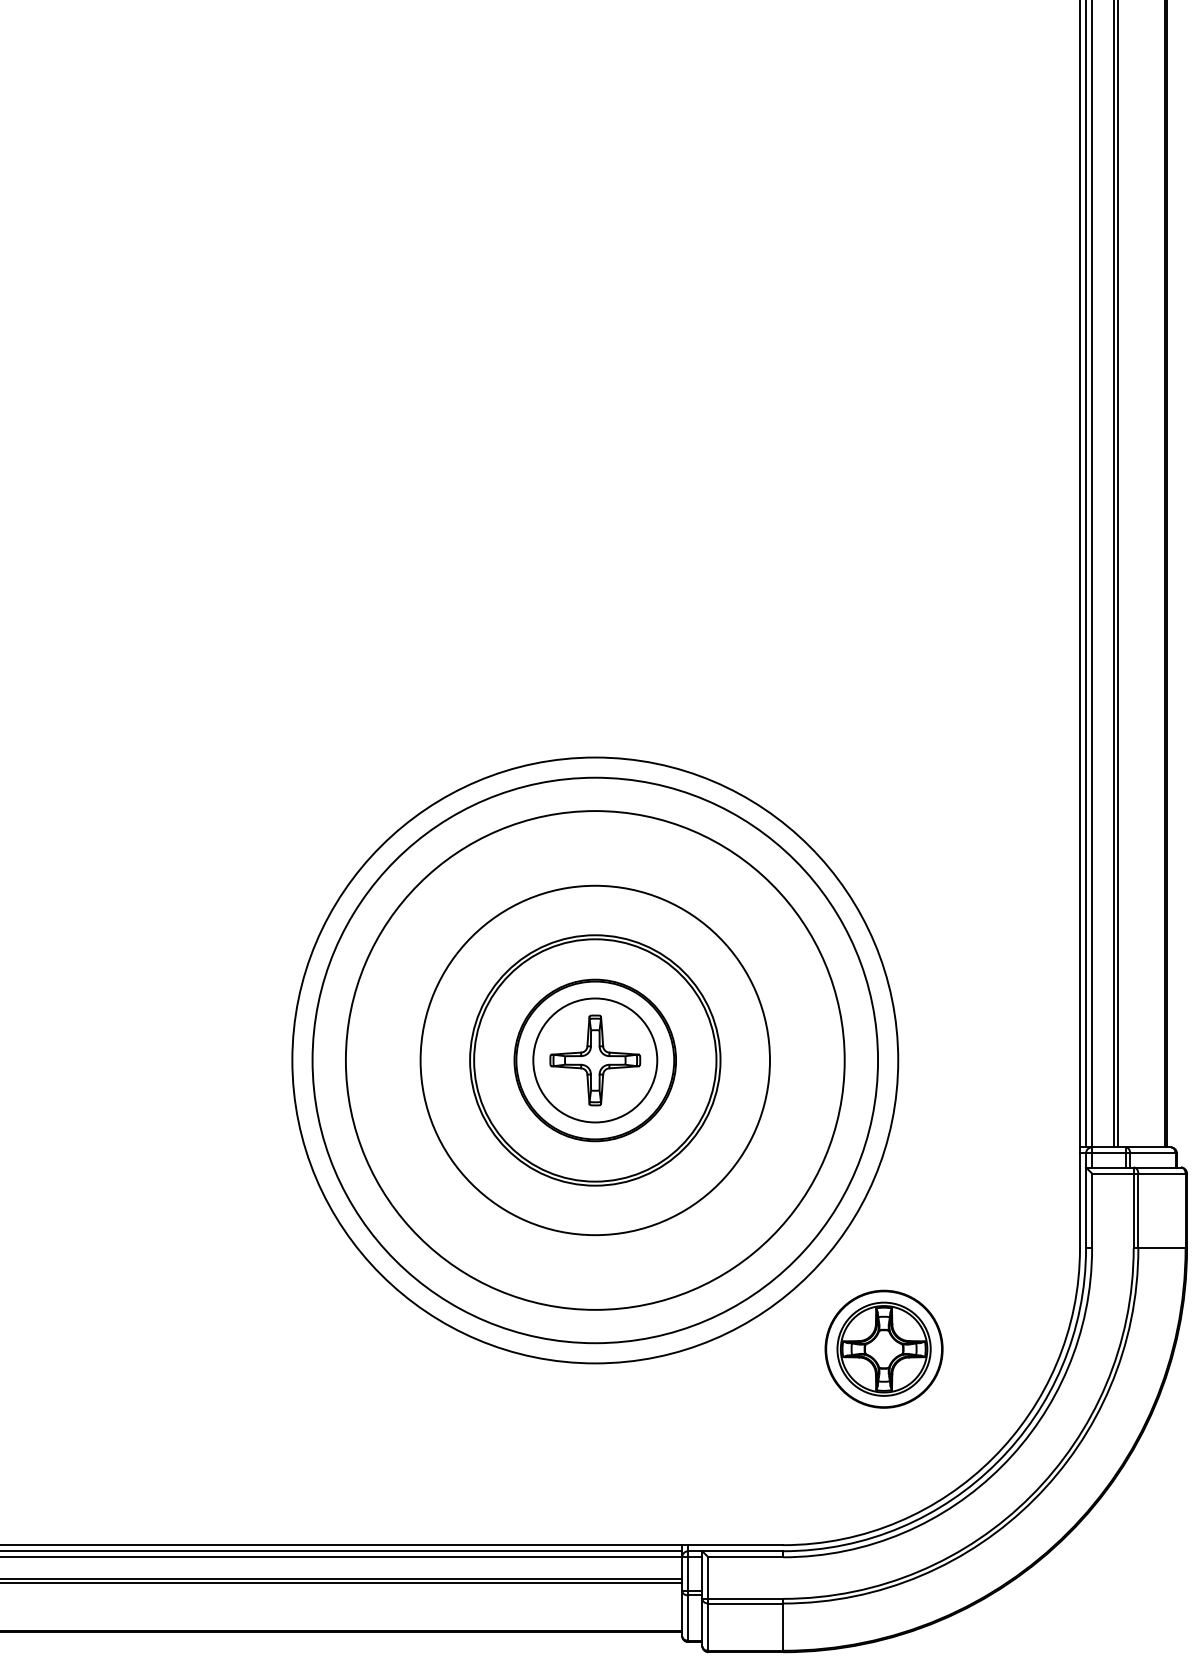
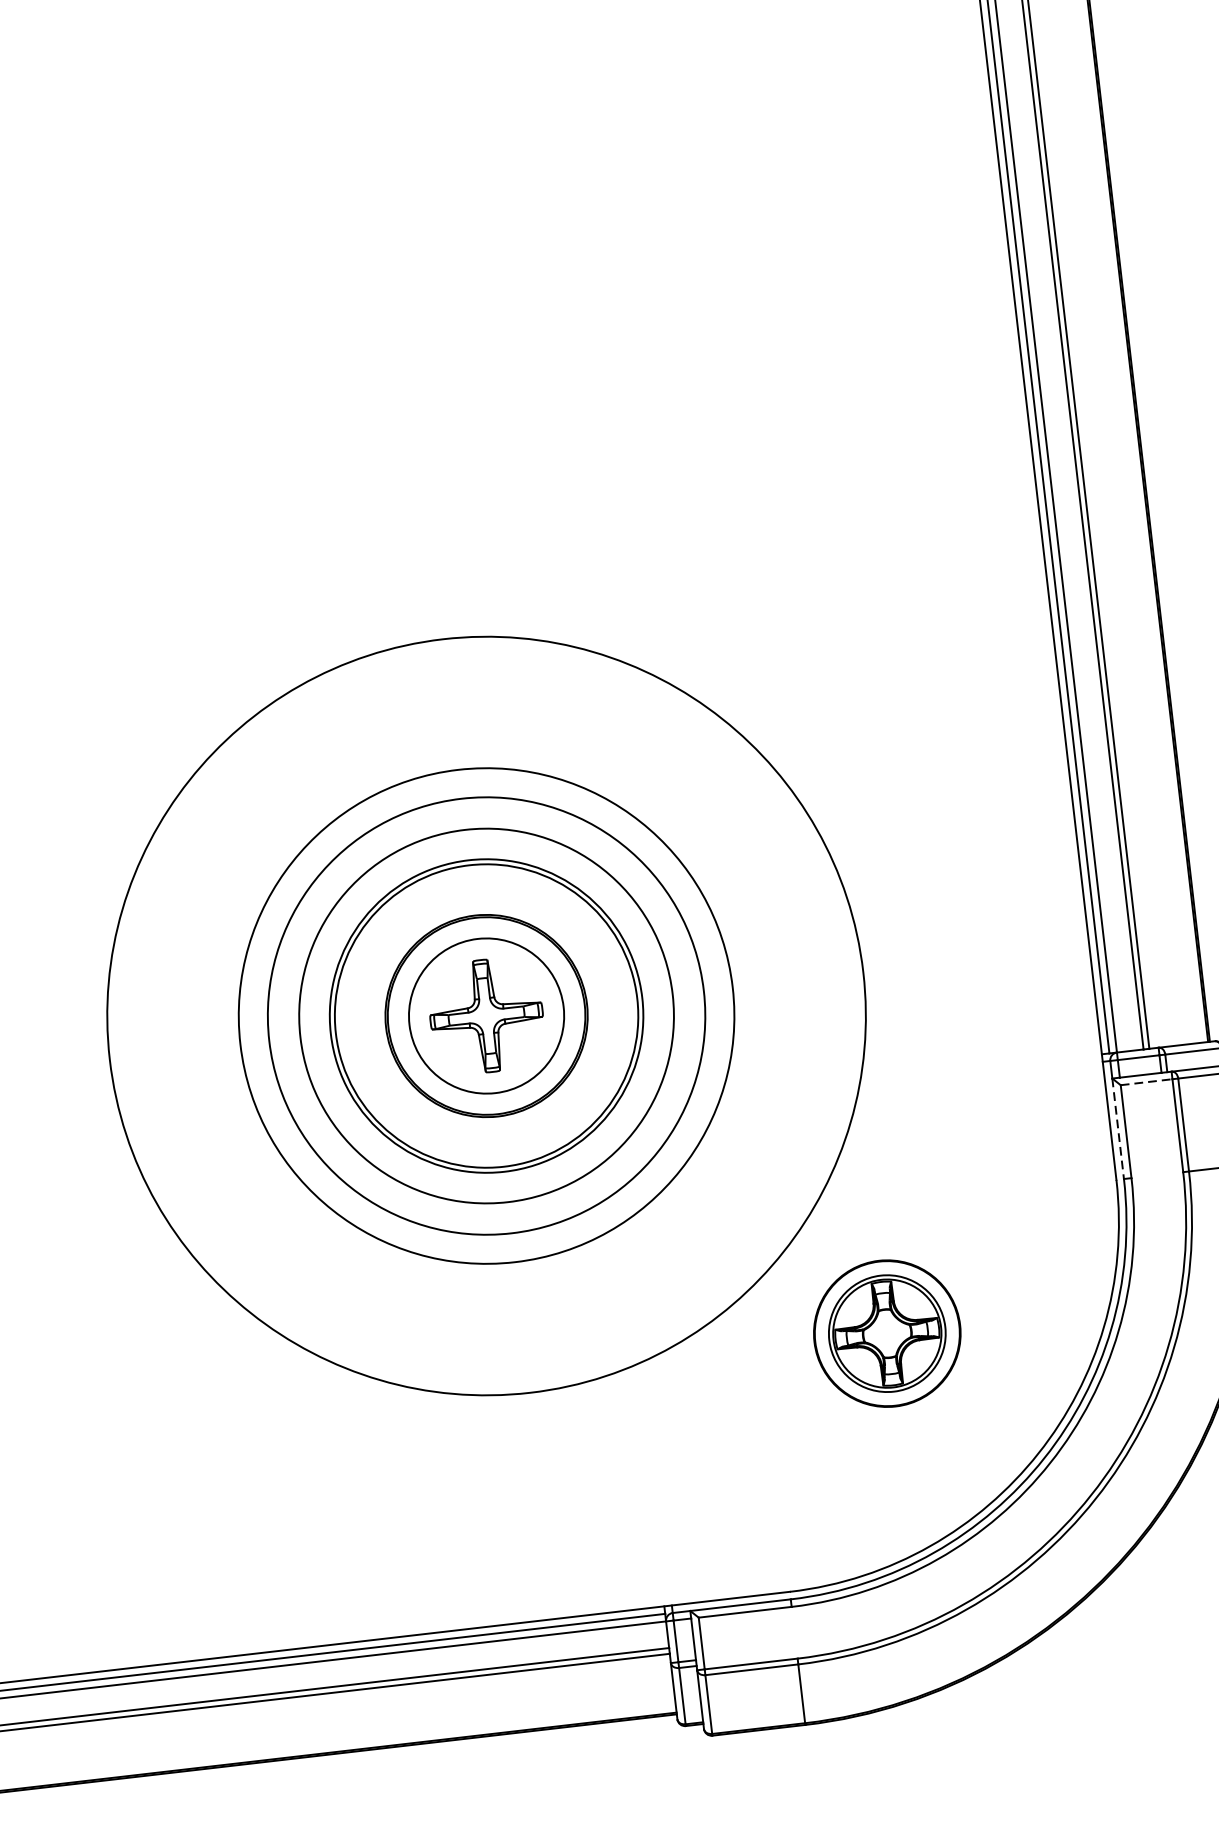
circle: (594, 1060) -> (485, 1016), size x0.6
circle: (595, 1060) -> (486, 1016), size x0.7
line: (1112, 1173) -> (1146, 1082), solid -> dashed
line: (1086, 1208) -> (1118, 1129), solid -> dashed

